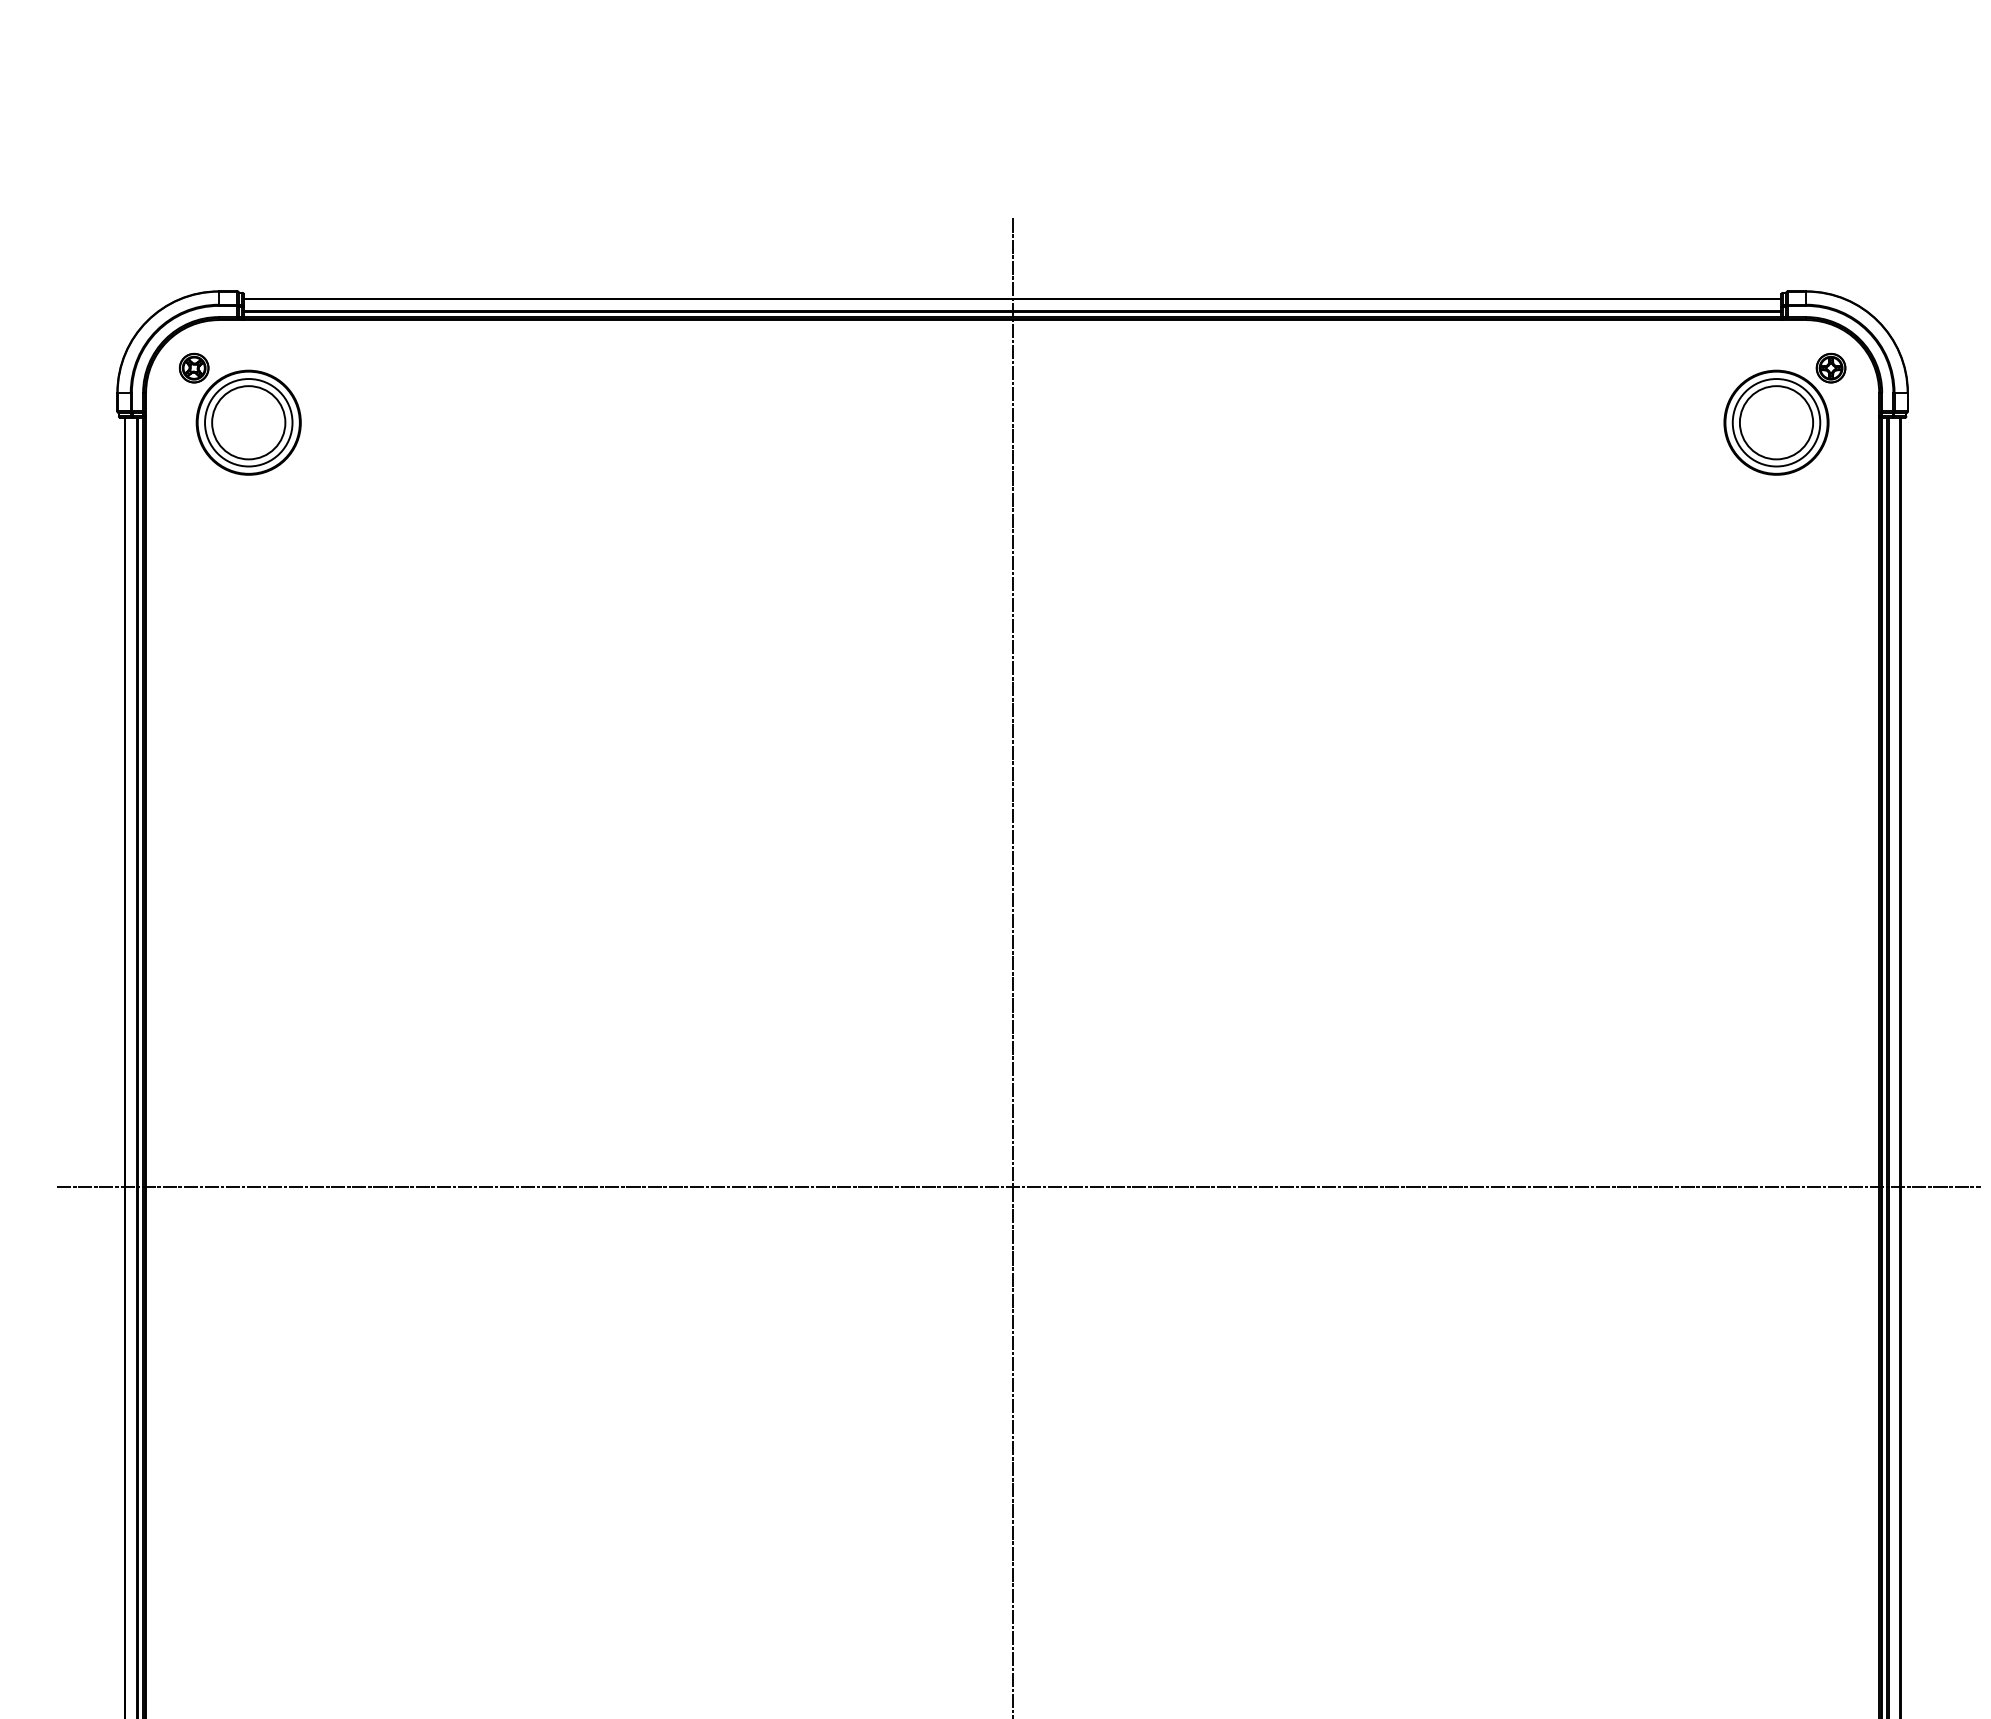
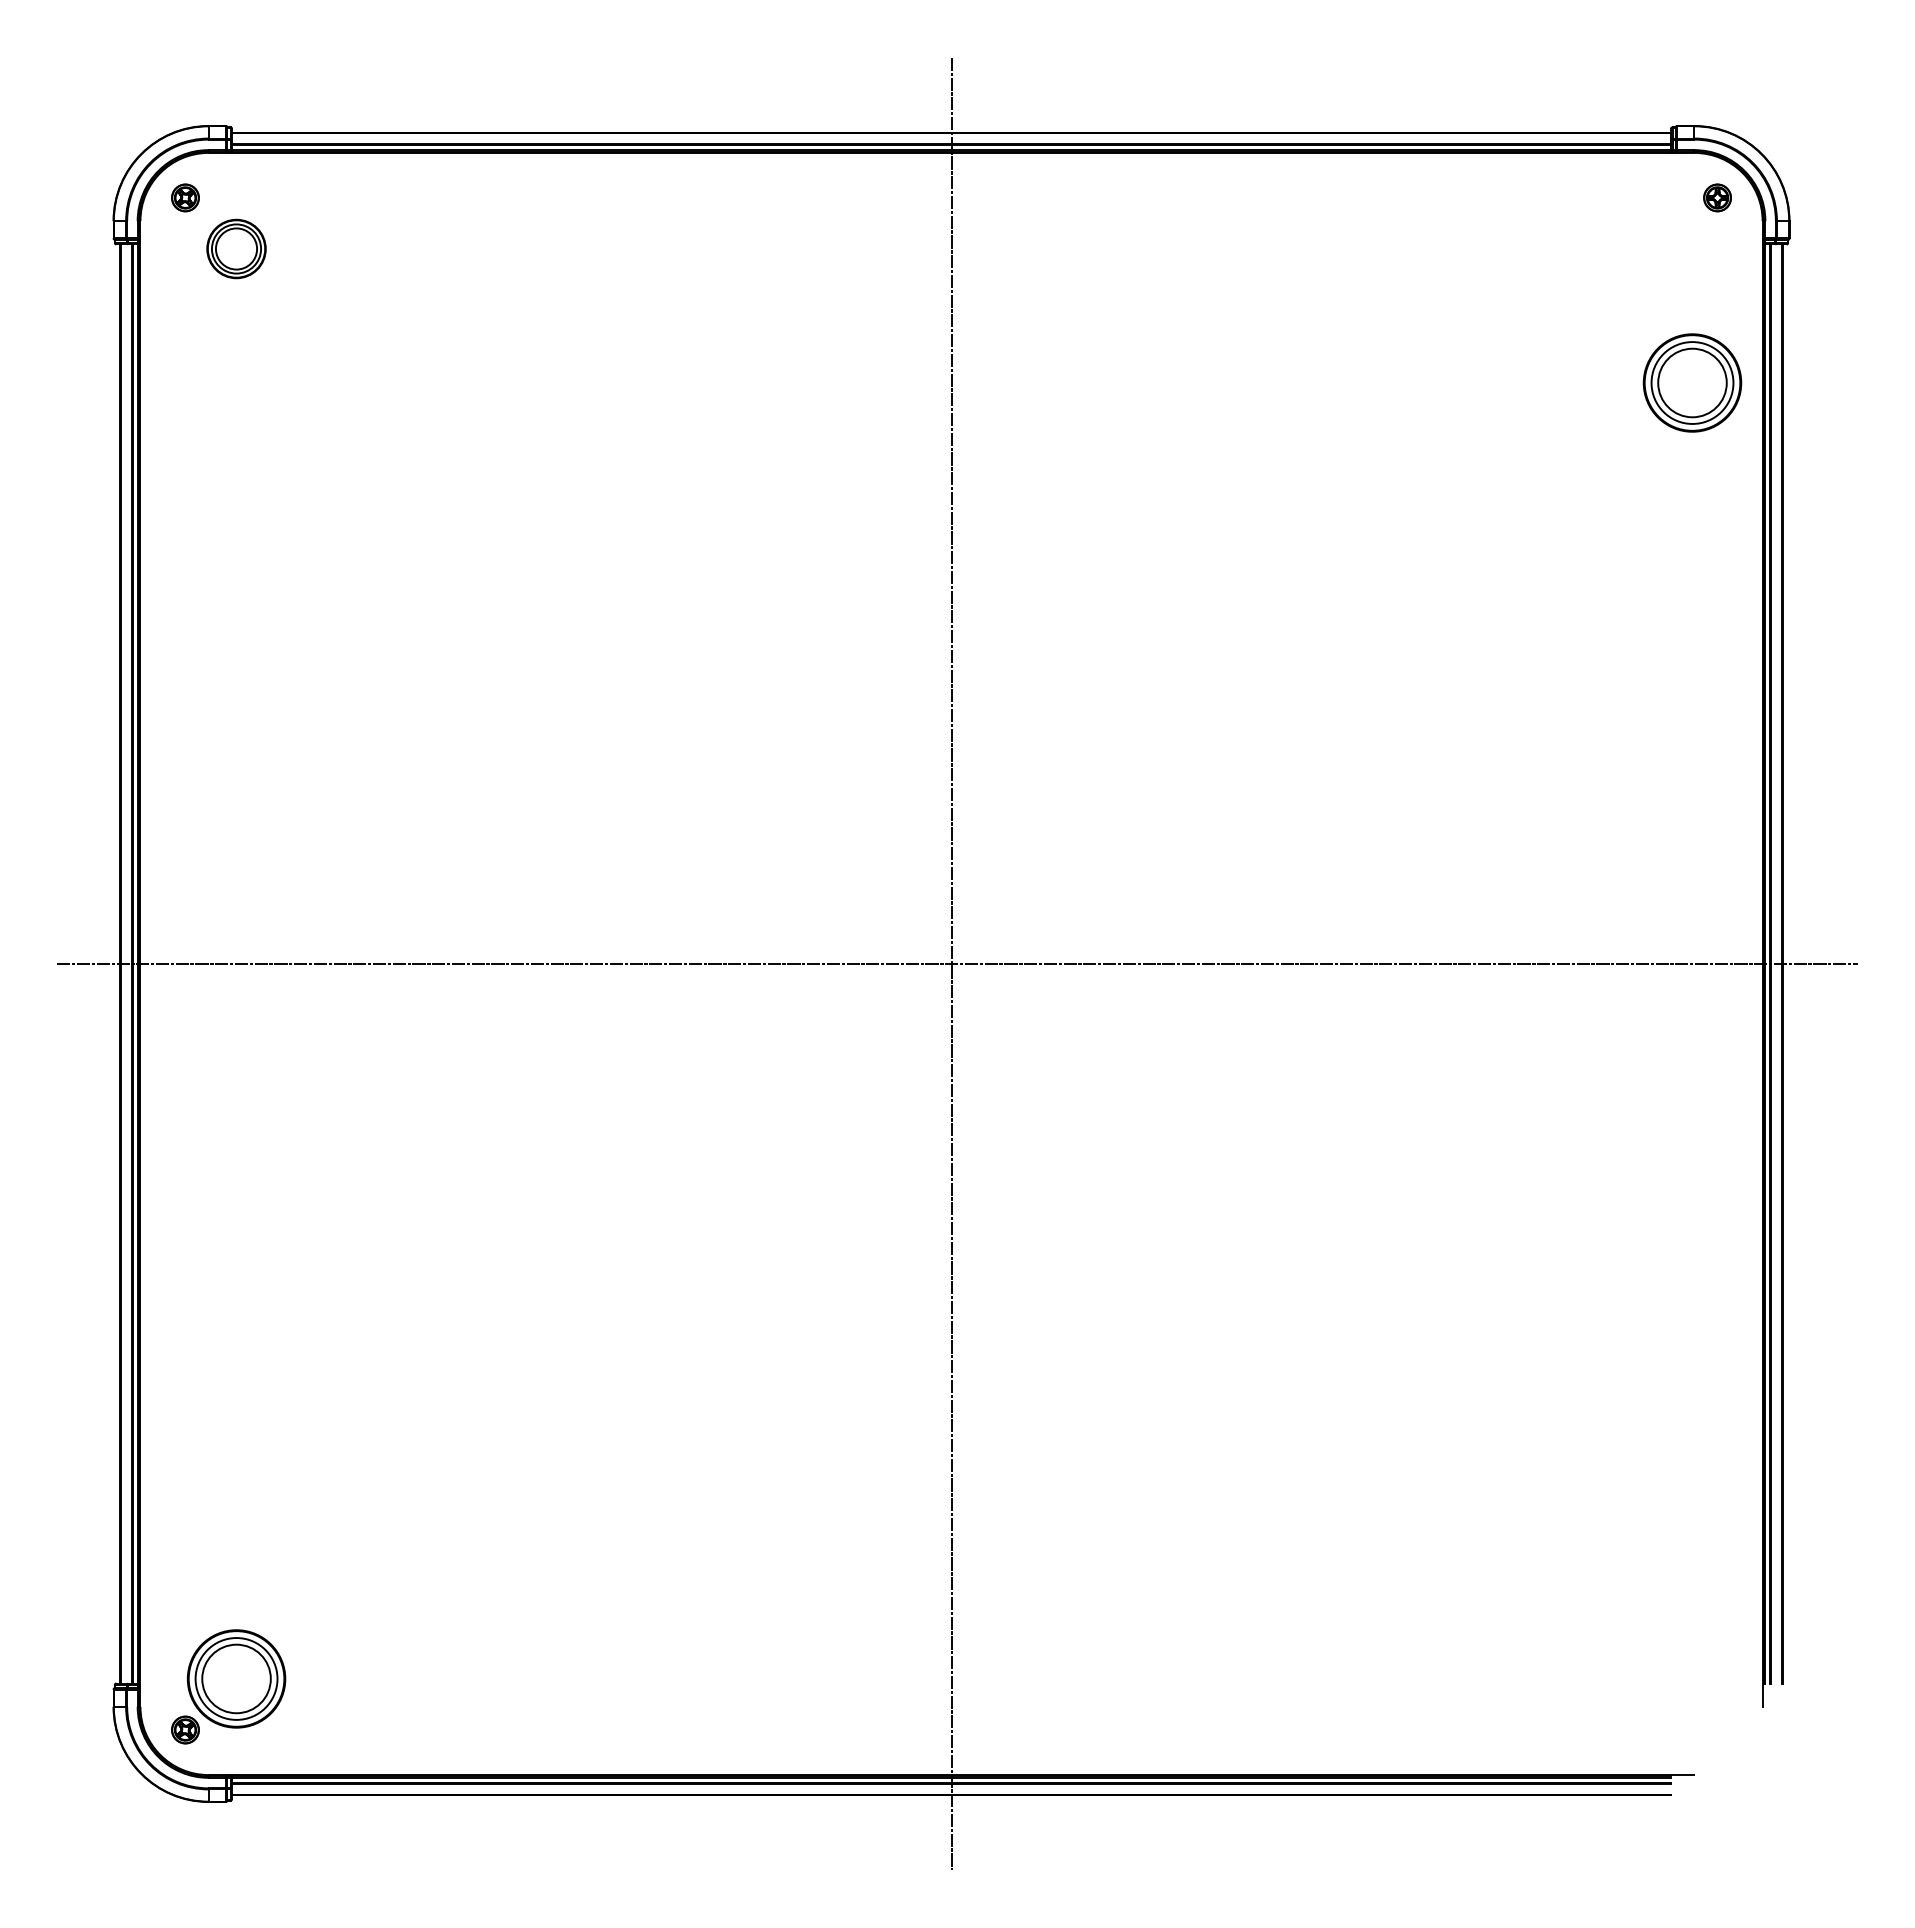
part: (248, 422) -> (236, 248), size x0.6
part: (1776, 422) -> (1692, 382), moved

